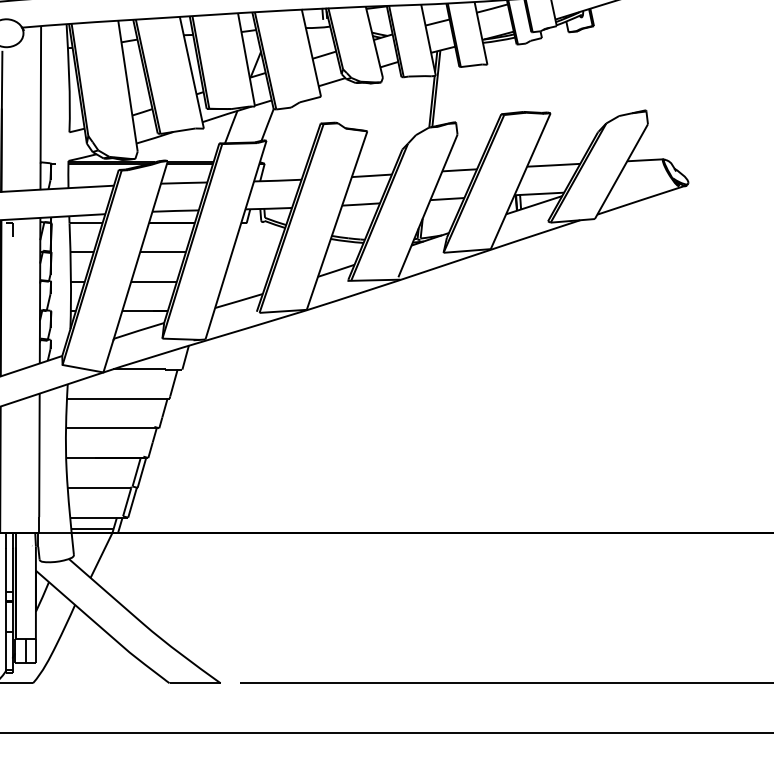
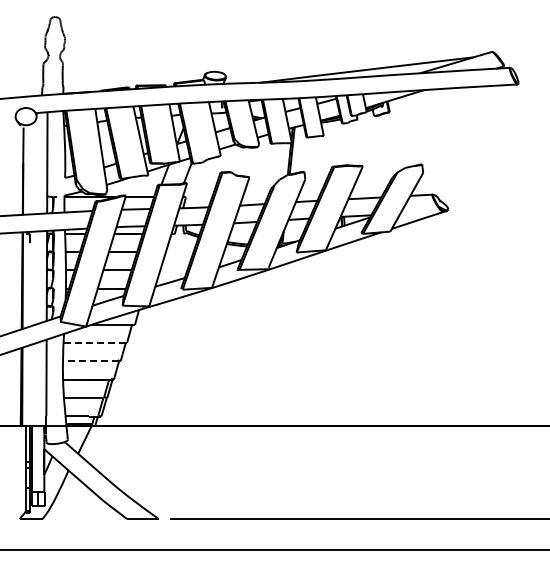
line: (116, 398) -> (94, 342), solid -> dashed
line: (110, 428) -> (90, 361), solid -> dashed

